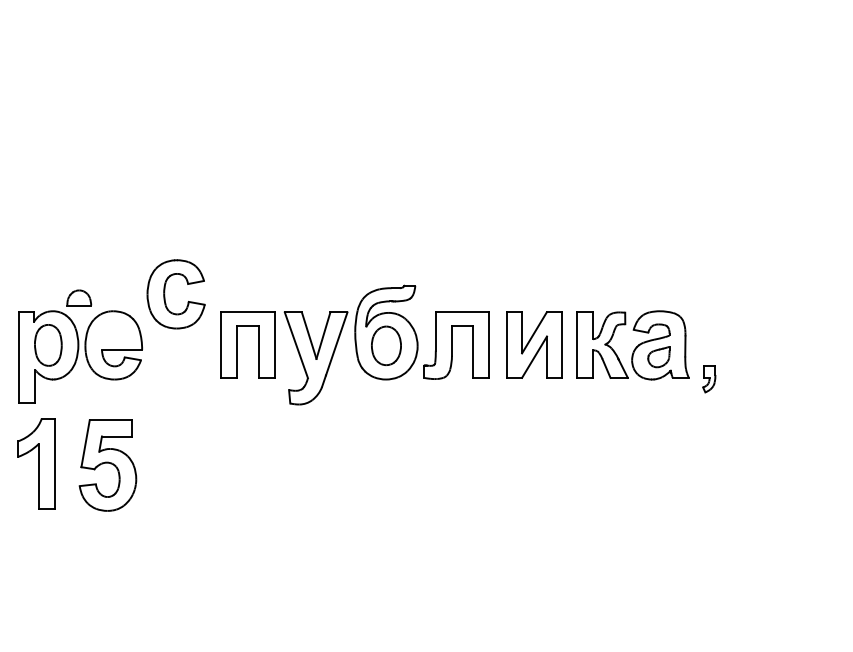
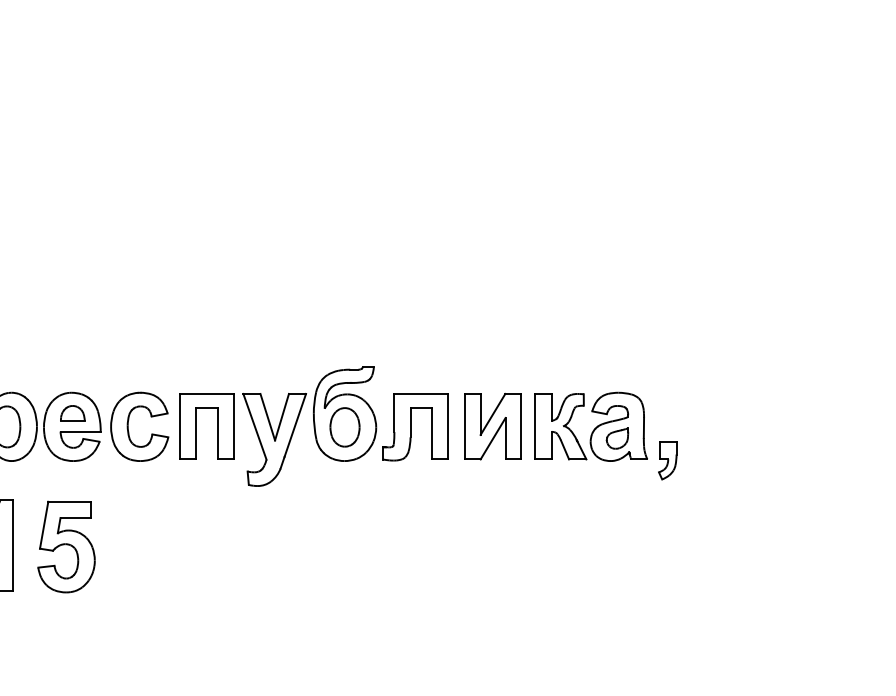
part: (164, 293) -> (128, 426), moved
part: (78, 297) -> (72, 413), moved
part: (708, 378) -> (667, 460), size x1.43

